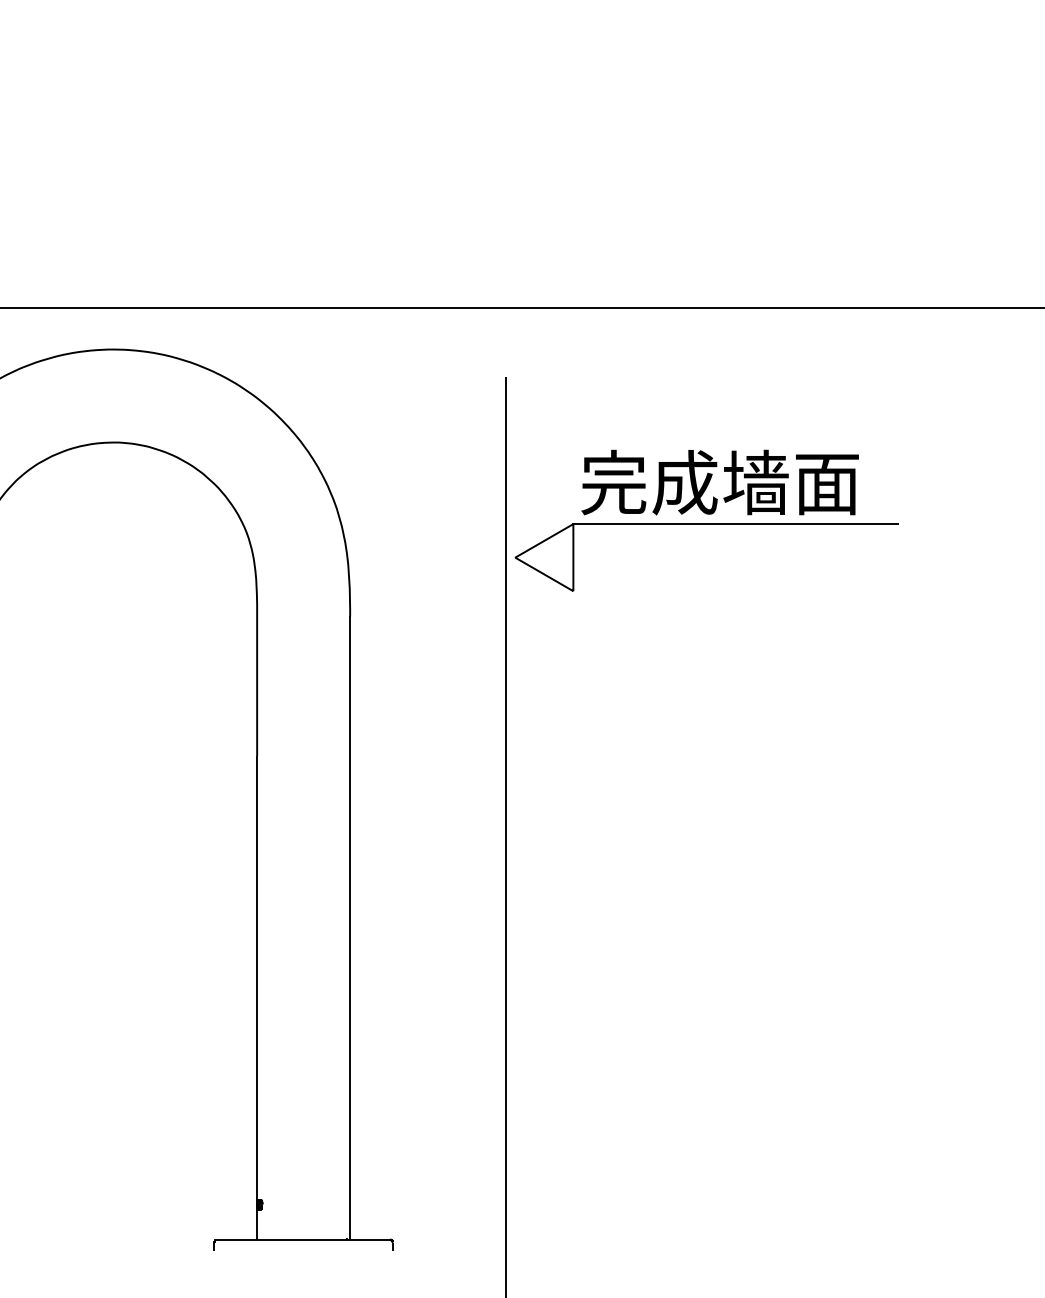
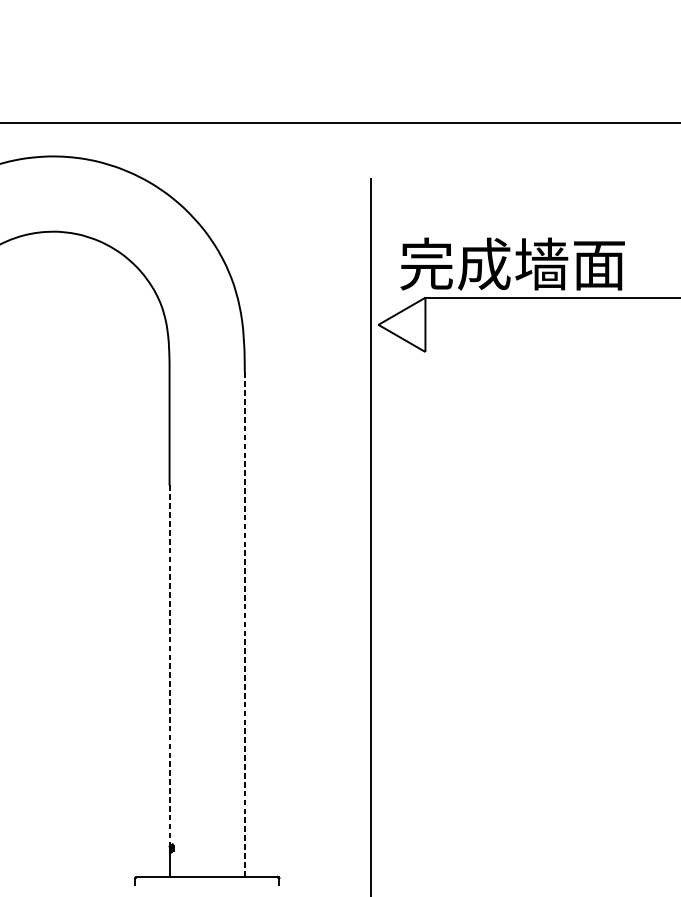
text: (719, 482) -> (512, 264), moved
line: (350, 927) -> (245, 624), solid -> dashed
line: (257, 978) -> (169, 665), solid -> dashed

